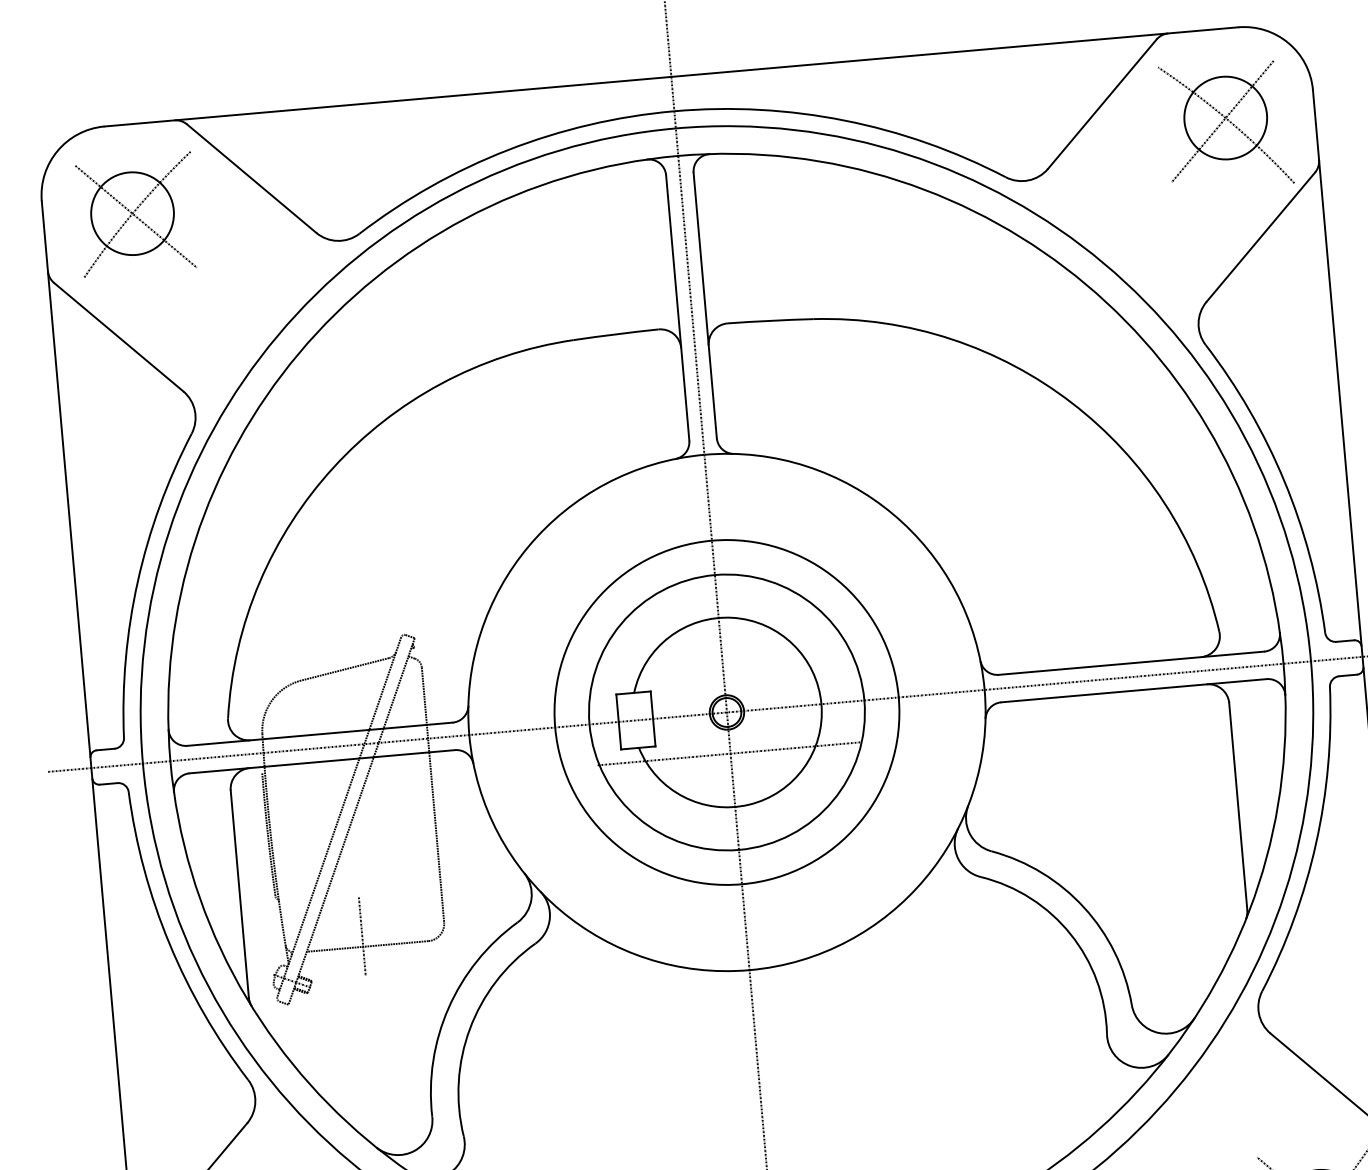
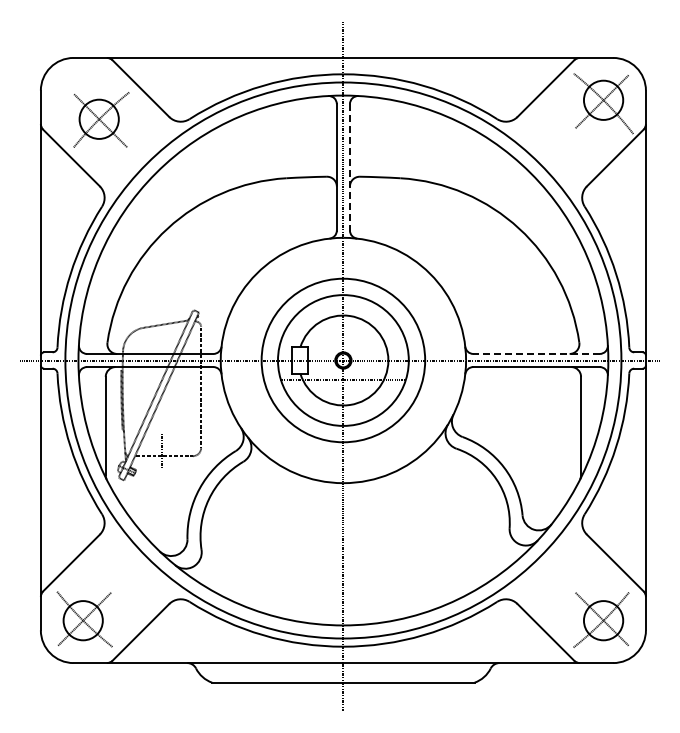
part: (137, 213) -> (101, 119), moved
line: (704, 305) -> (349, 167), solid -> dashed
line: (1131, 662) -> (536, 353), solid -> dashed

